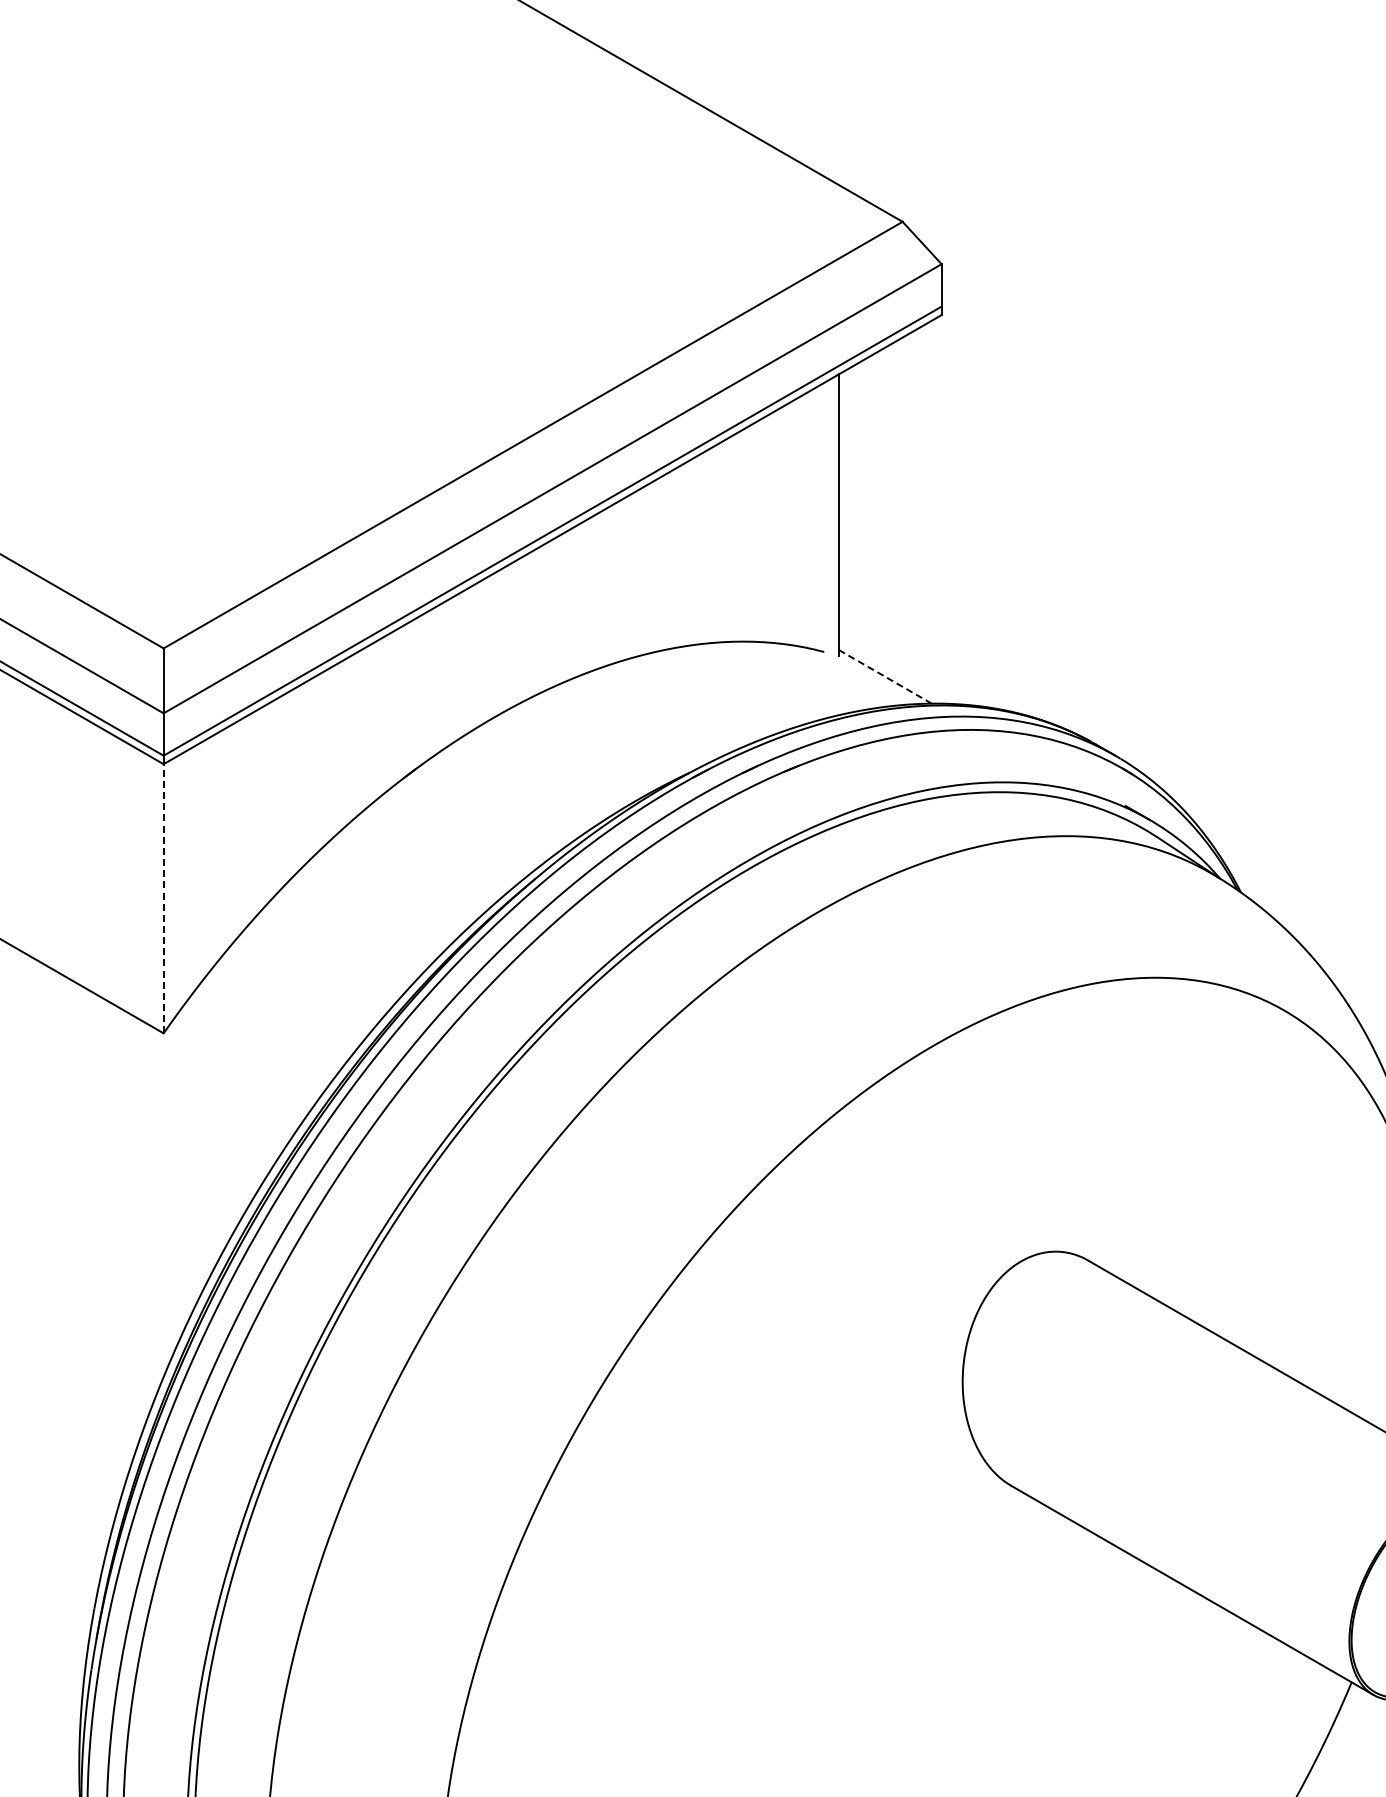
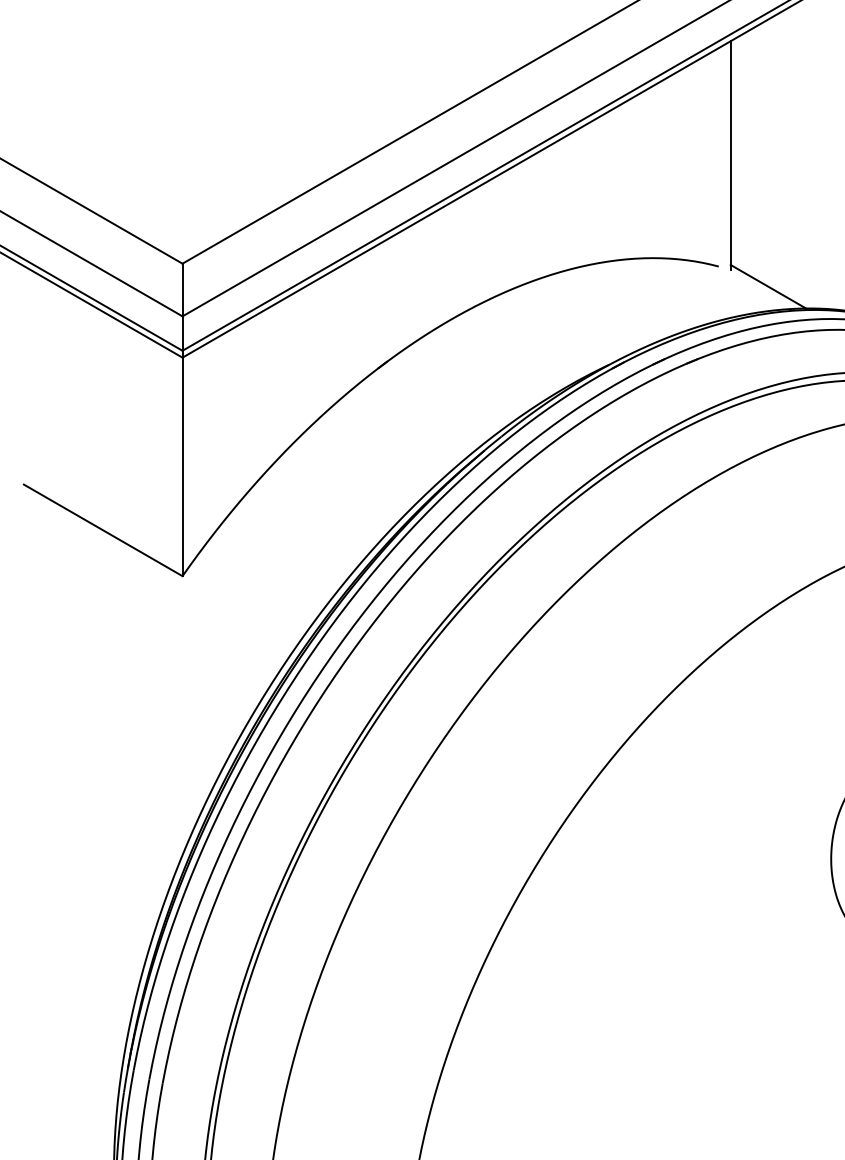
line: (885, 676) -> (768, 286), dashed -> solid
line: (163, 898) -> (182, 466), dashed -> solid

